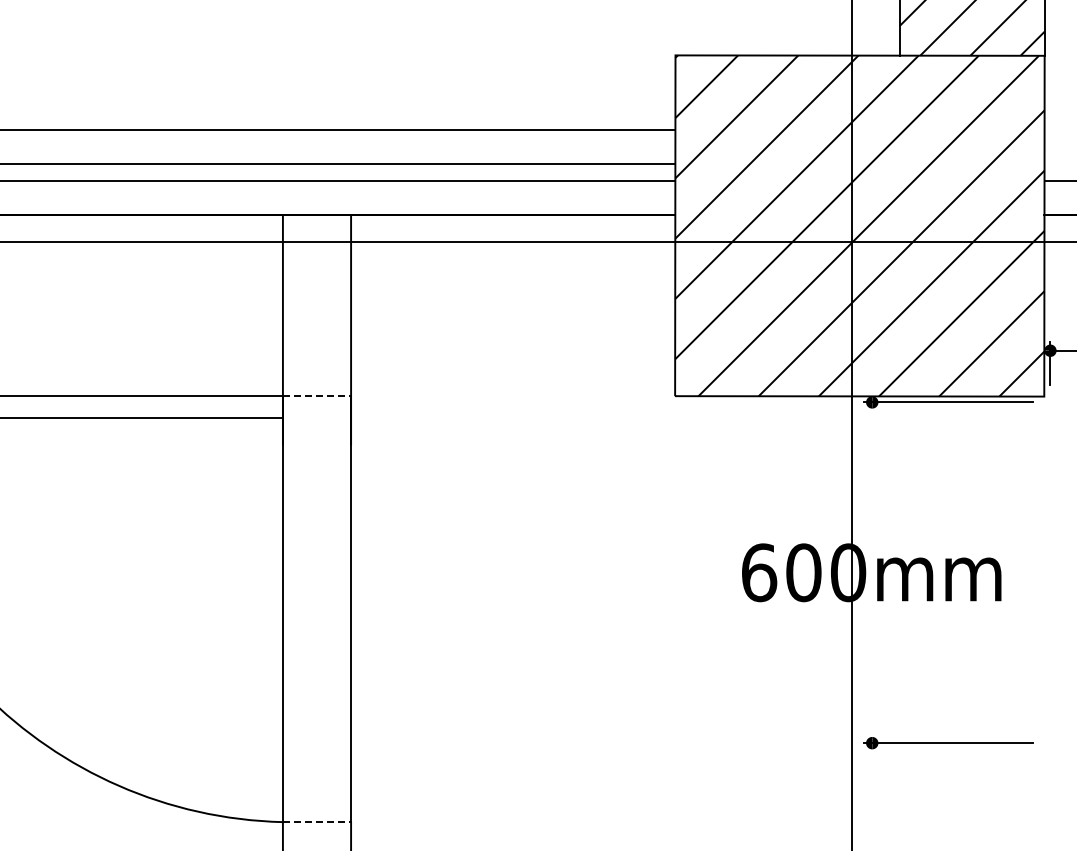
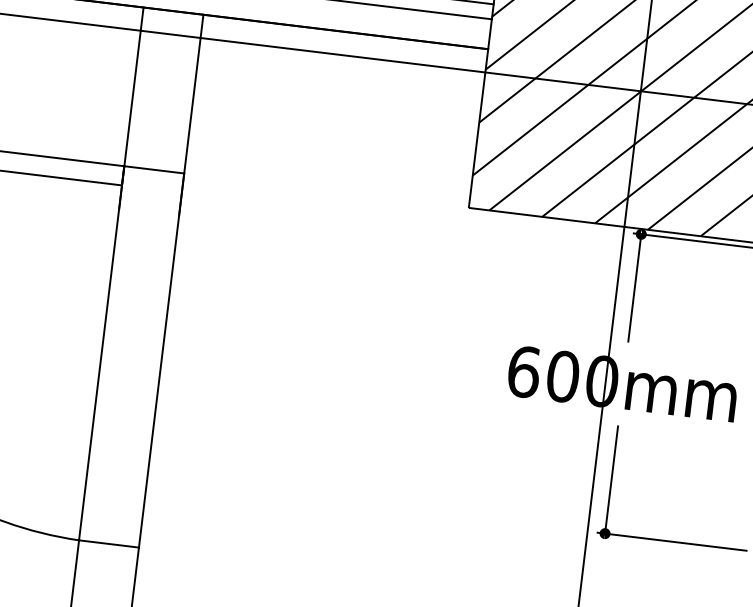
line: (317, 396) -> (154, 170), dashed -> solid
line: (872, 463) -> (635, 288), added
line: (872, 682) -> (611, 480), added
line: (317, 822) -> (109, 544), dashed -> solid

